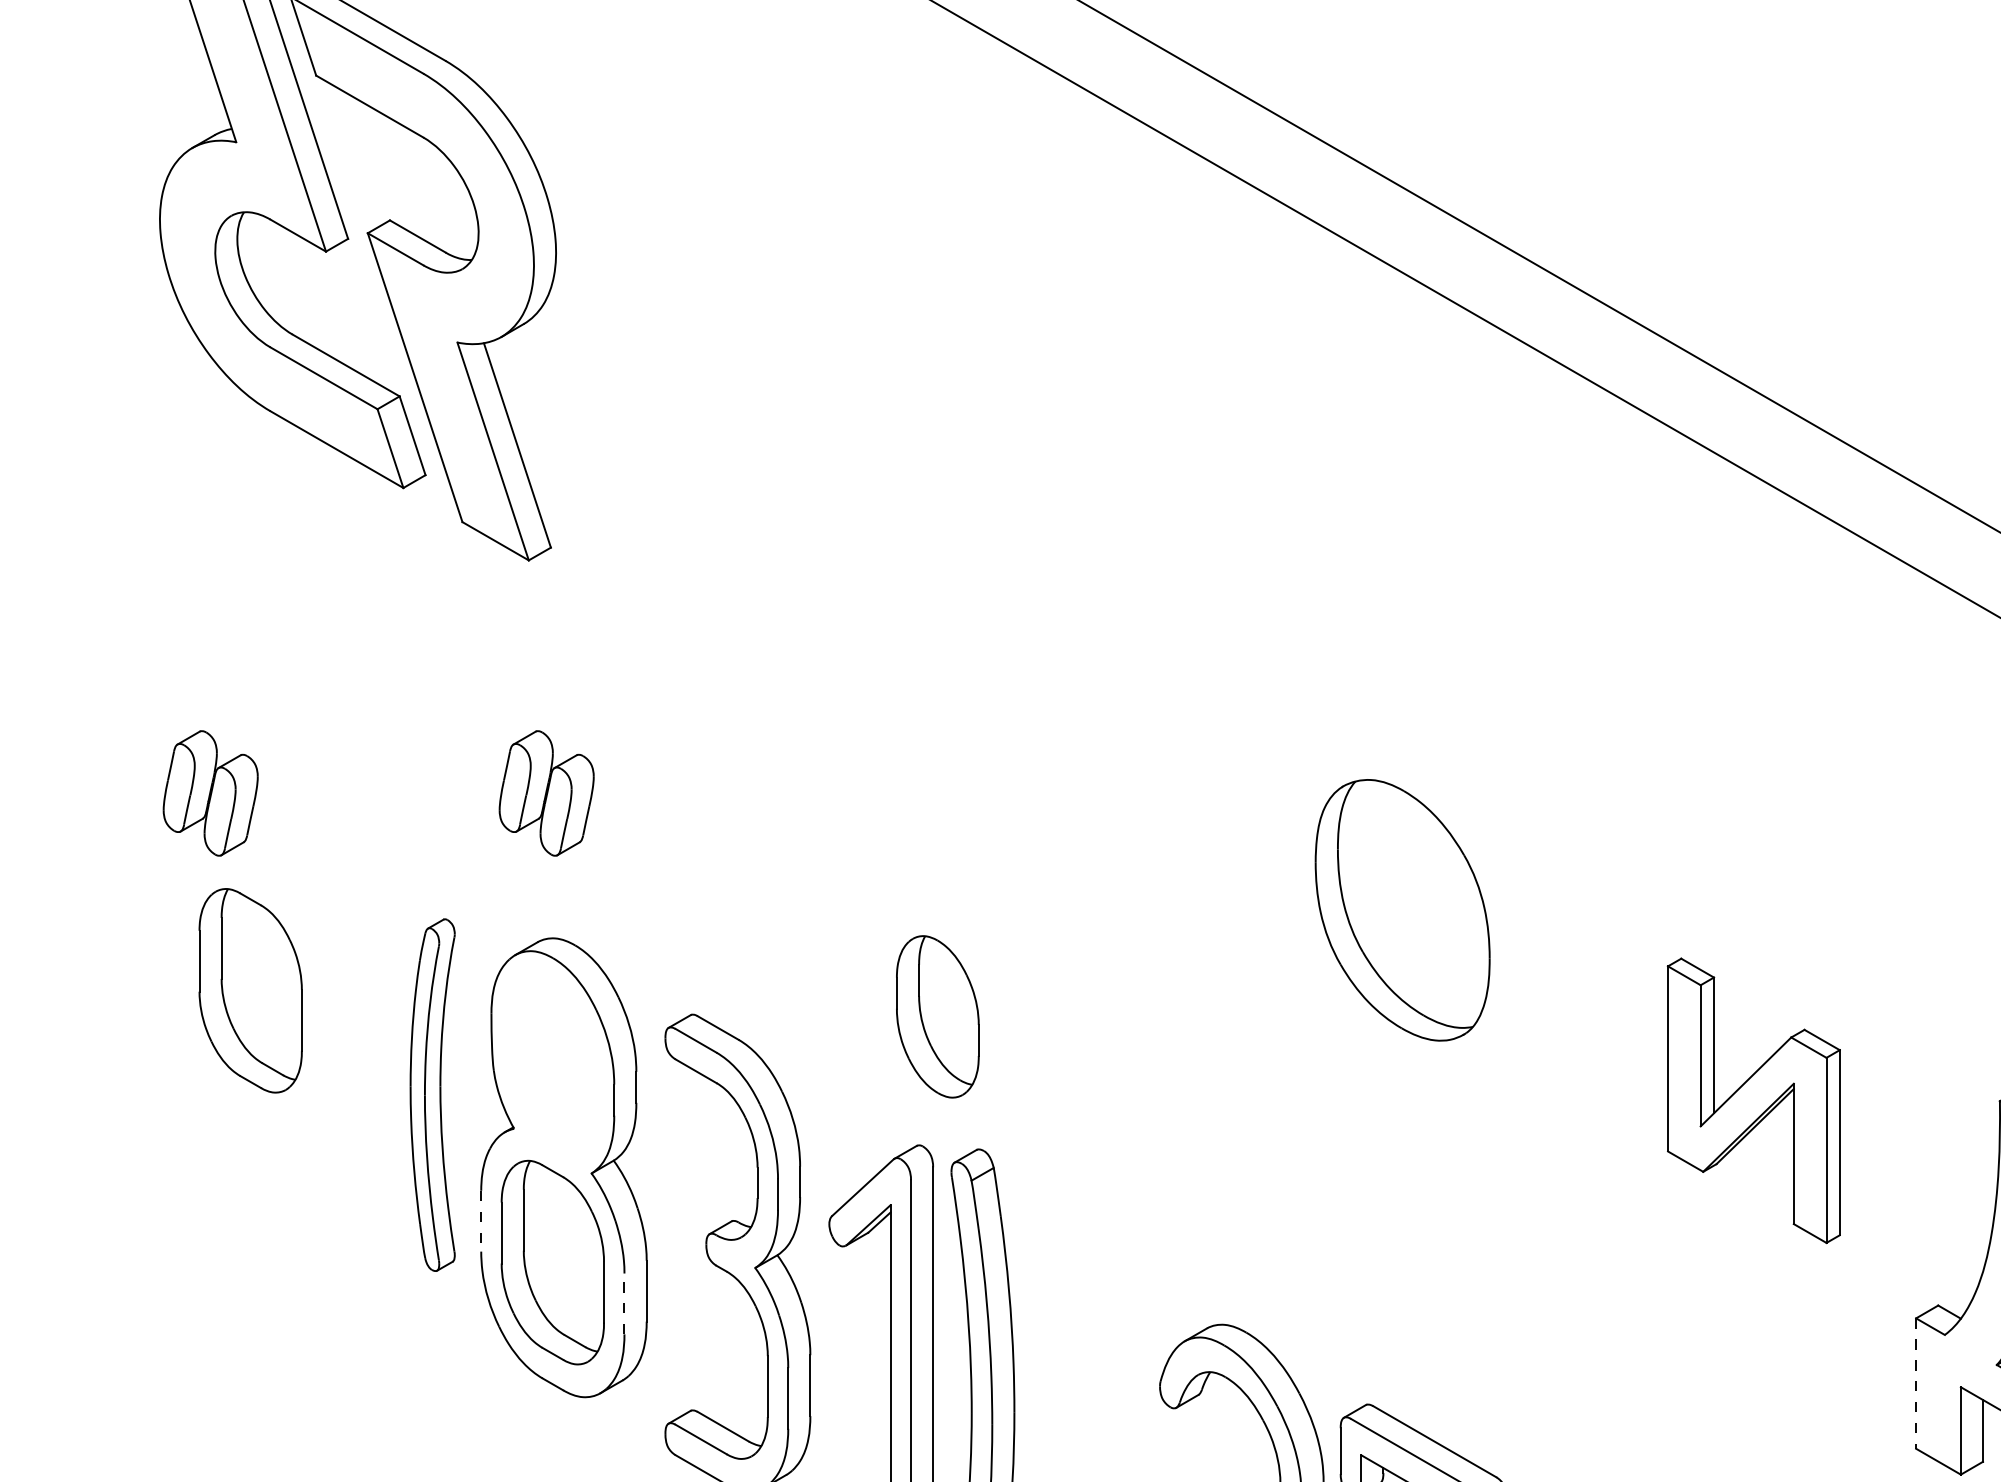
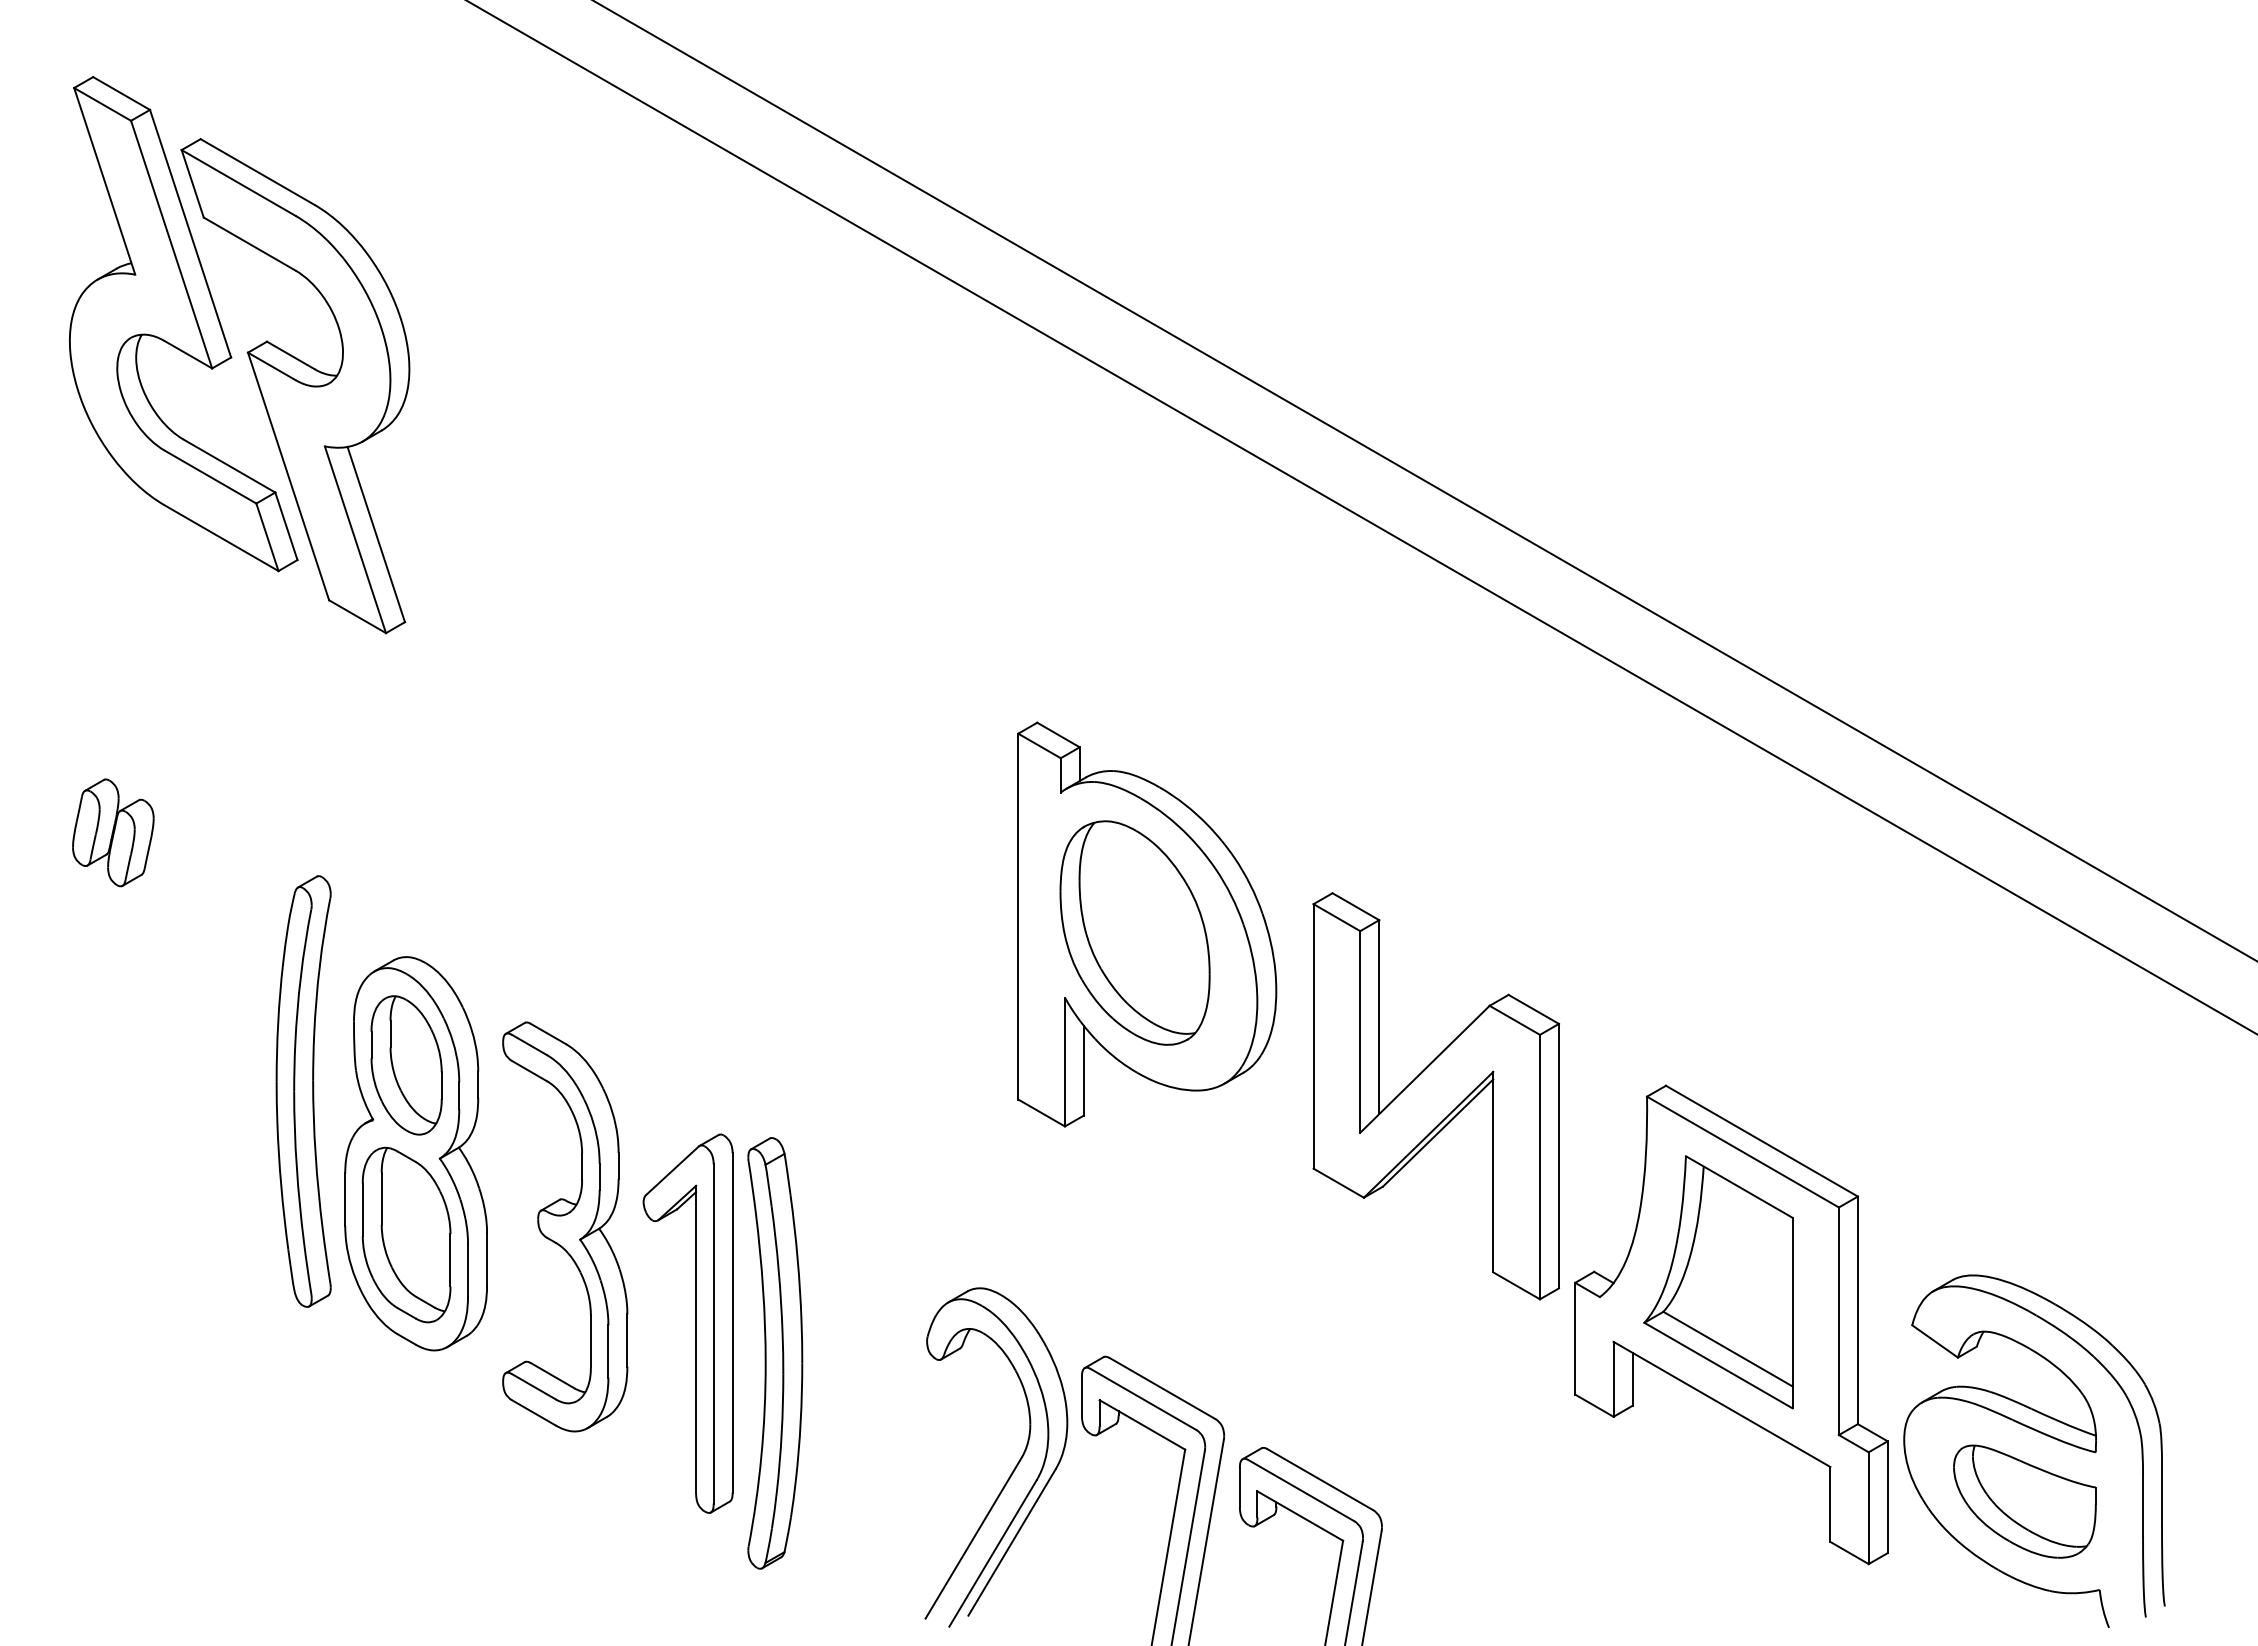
part: (546, 792) -> (401, 832), removed
part: (1417, 900) -> (1147, 924), added
part: (250, 990) -> (147, 1001), removed
part: (937, 1016) -> (406, 1065), moved
part: (432, 1095) -> (303, 1091), size x1.43
part: (1753, 1100) -> (1435, 1096), size x1.67
line: (481, 1222) -> (345, 1200), dashed -> solid
line: (625, 1302) -> (468, 1269), dashed -> solid
line: (1916, 1383) -> (1575, 1338), dashed -> solid

